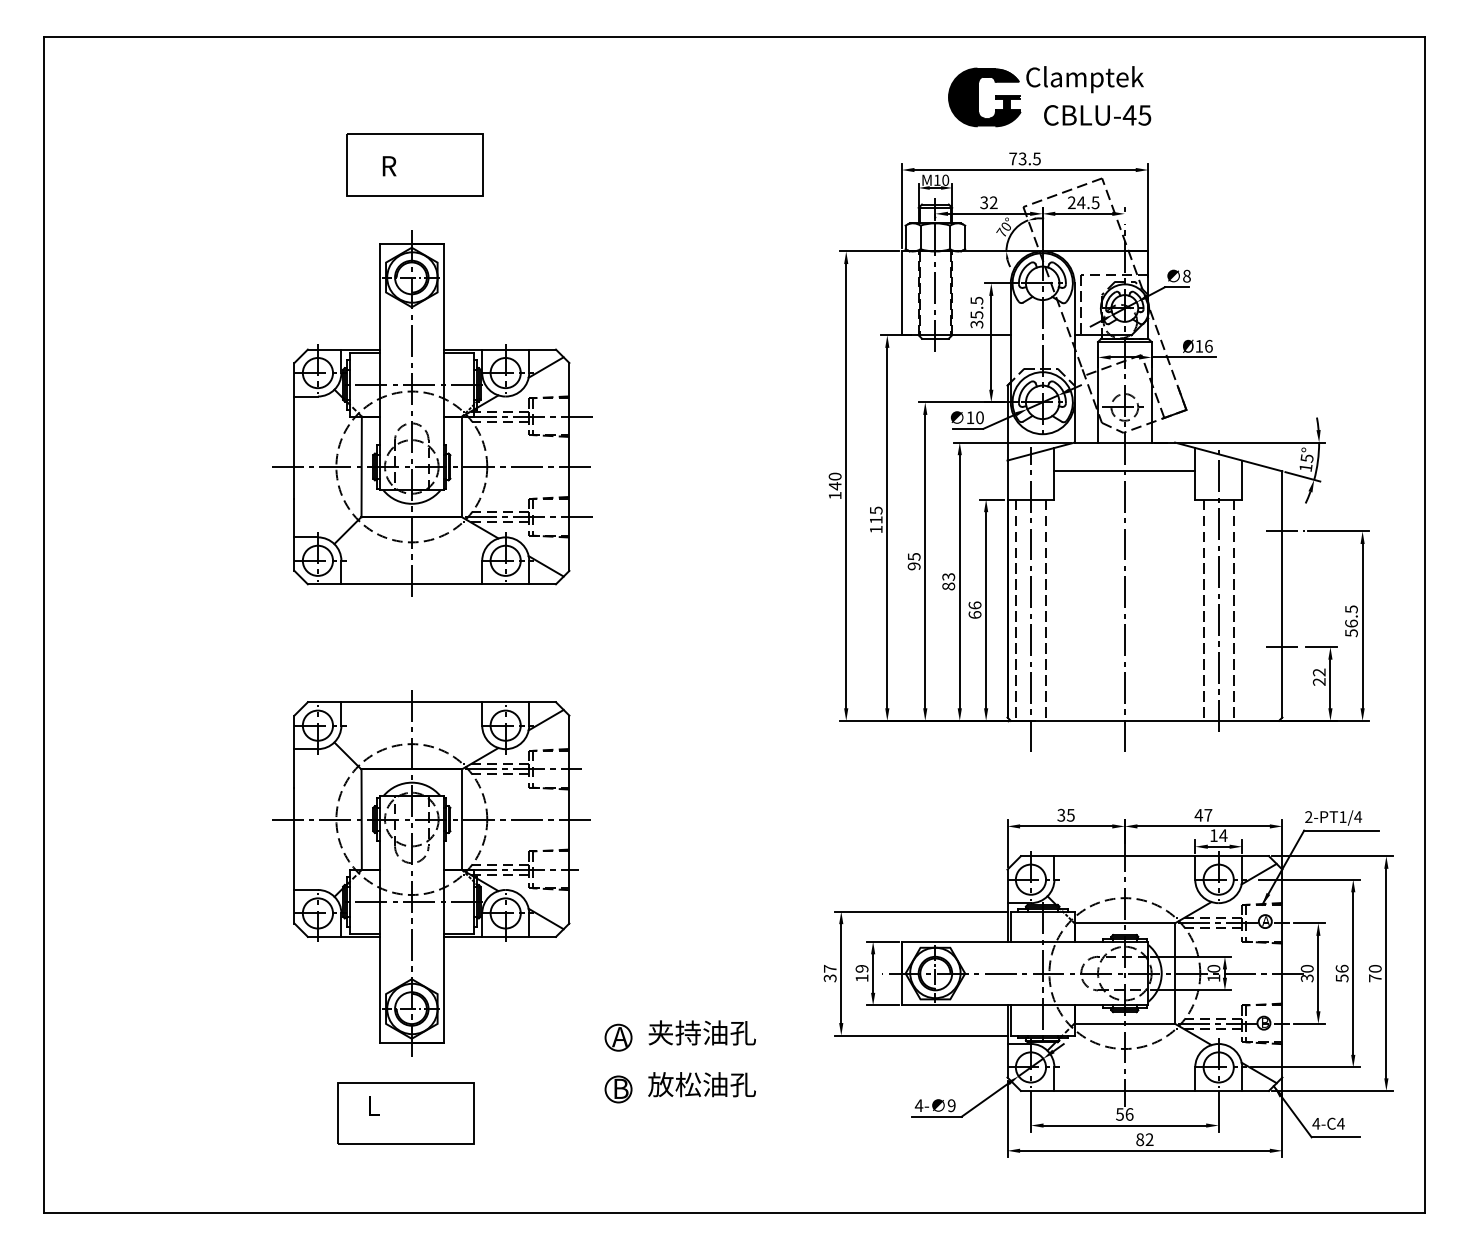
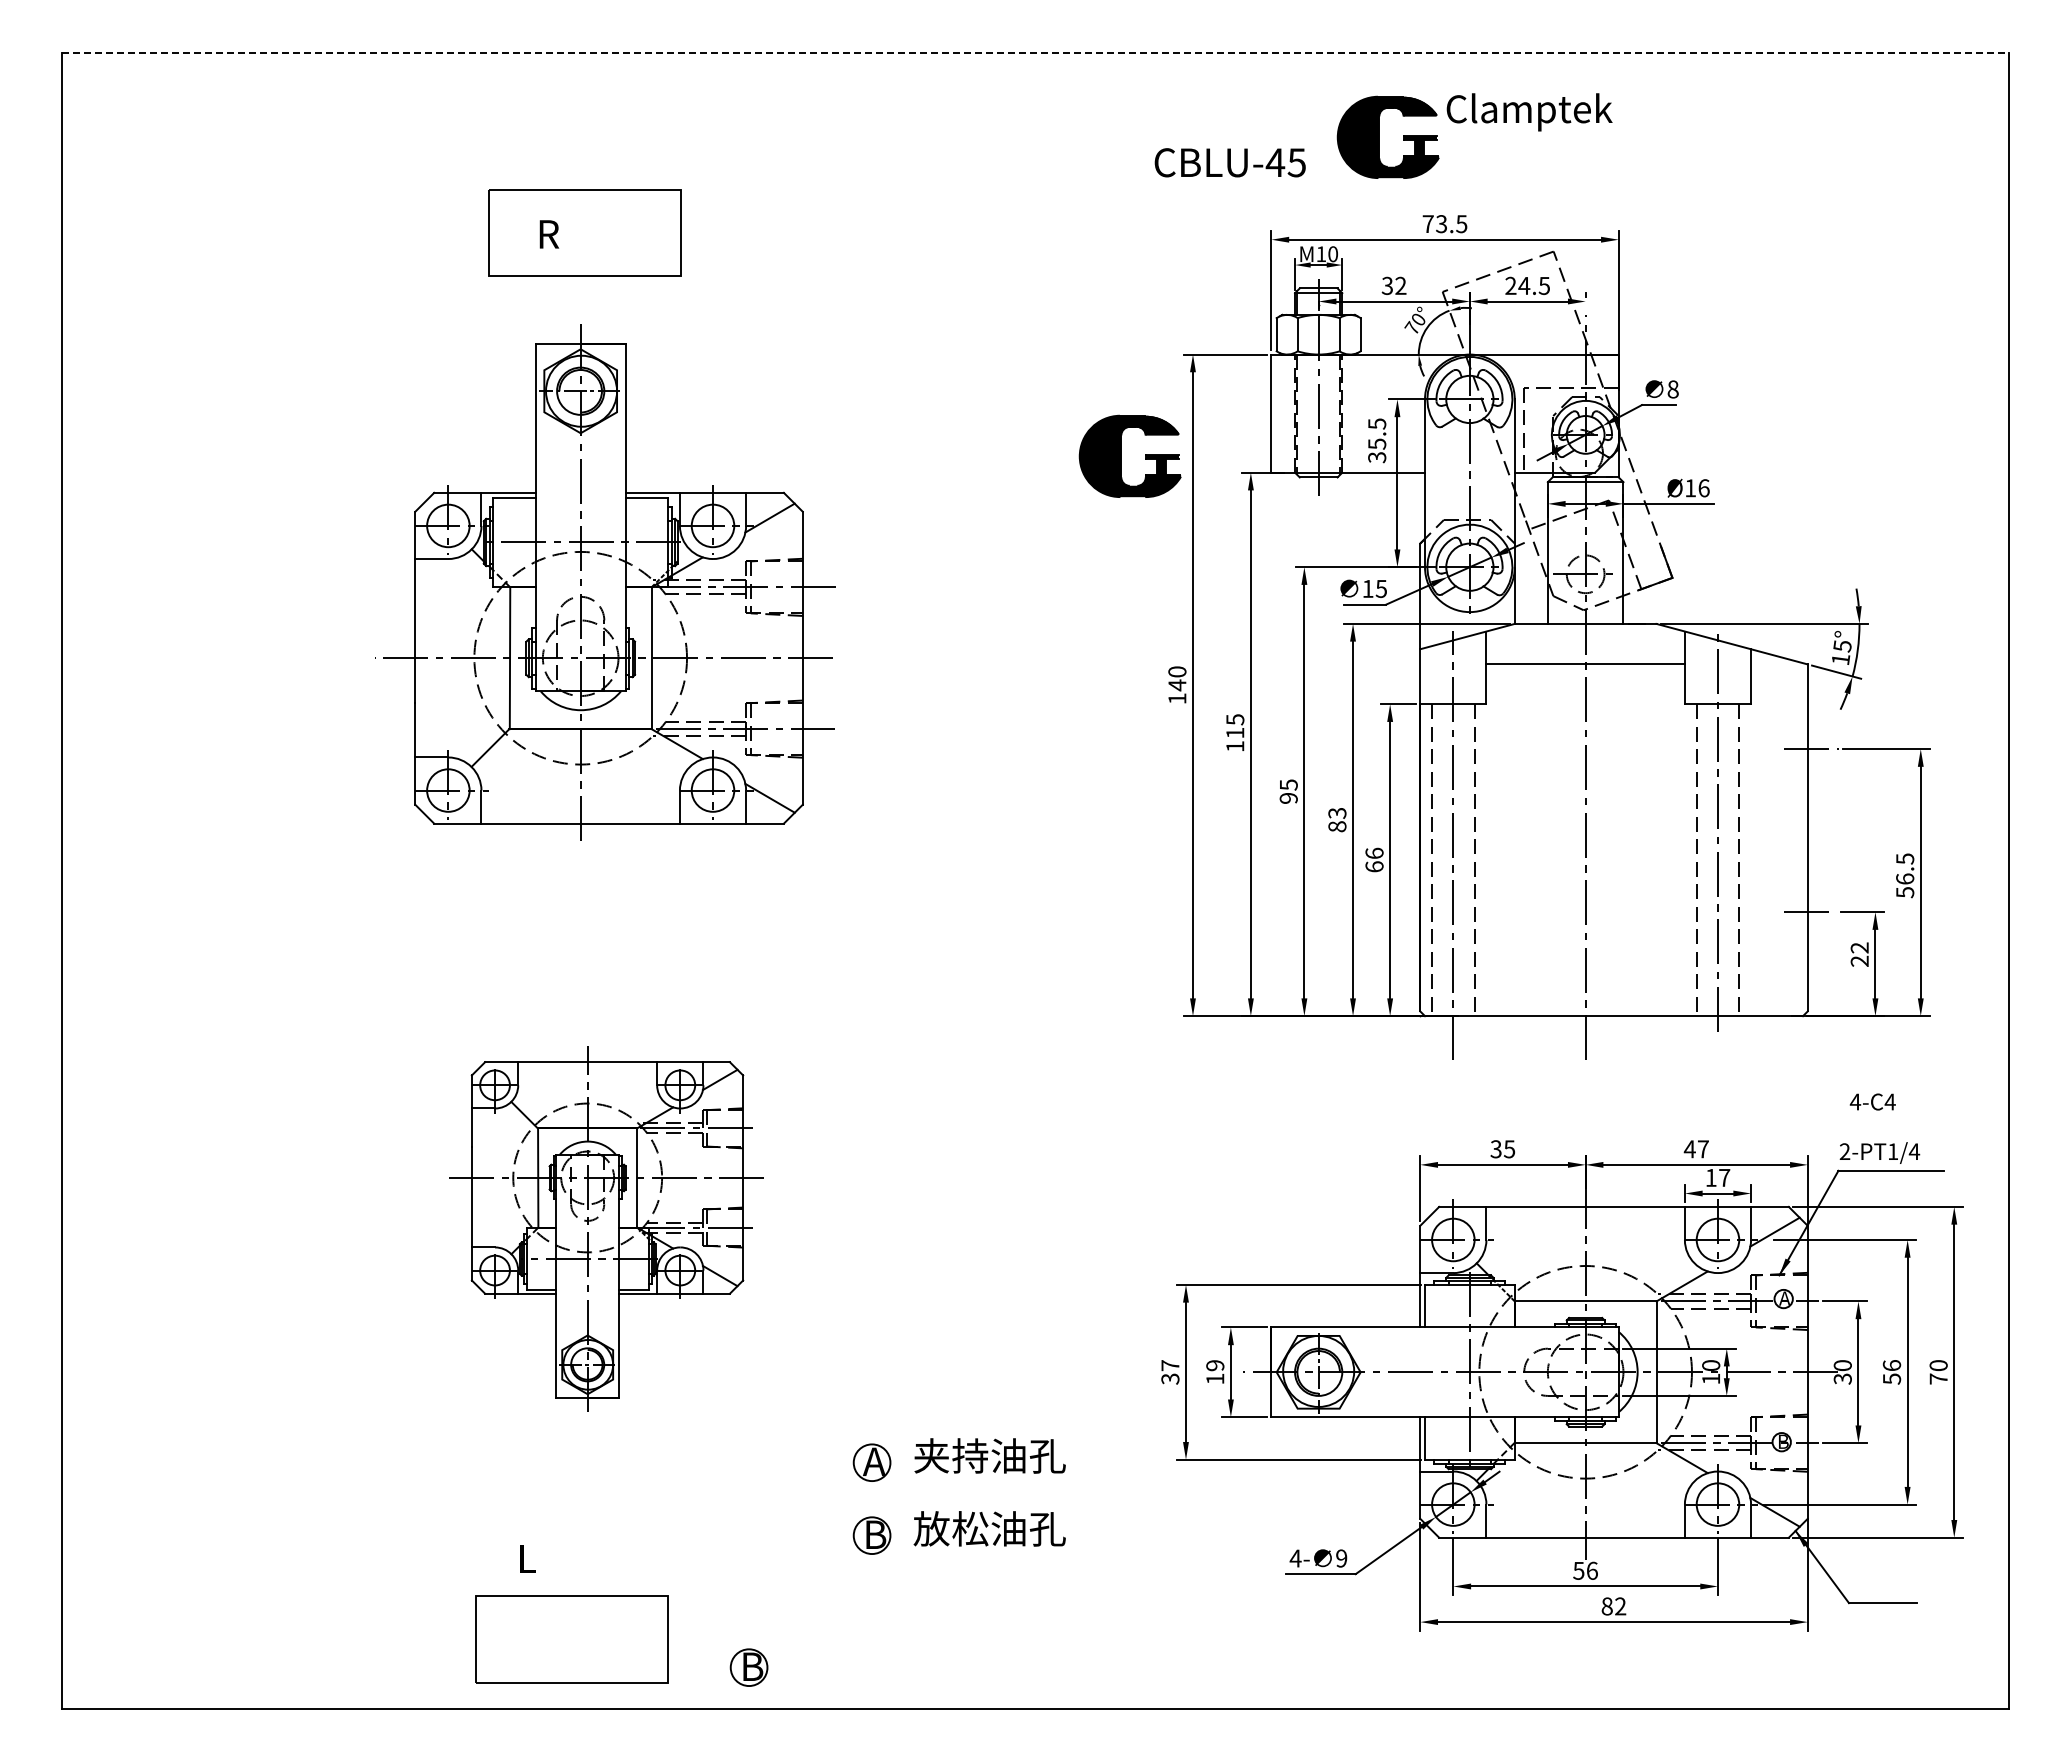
line: (734, 37) -> (1035, 52), solid -> dashed
text: (1097, 115) -> (1229, 162), moved
part: (795, 323) -> (1121, 455), added
text: (979, 417) -> (1381, 588), 10 -> 15
text: (1223, 835) -> (1724, 1177), 14 -> 17
part: (427, 872) -> (603, 1230), size x0.7
part: (405, 1113) -> (571, 1639), moved
text: (1328, 1123) -> (1872, 1101), moved
part: (530, 1183) -> (748, 1667), added

